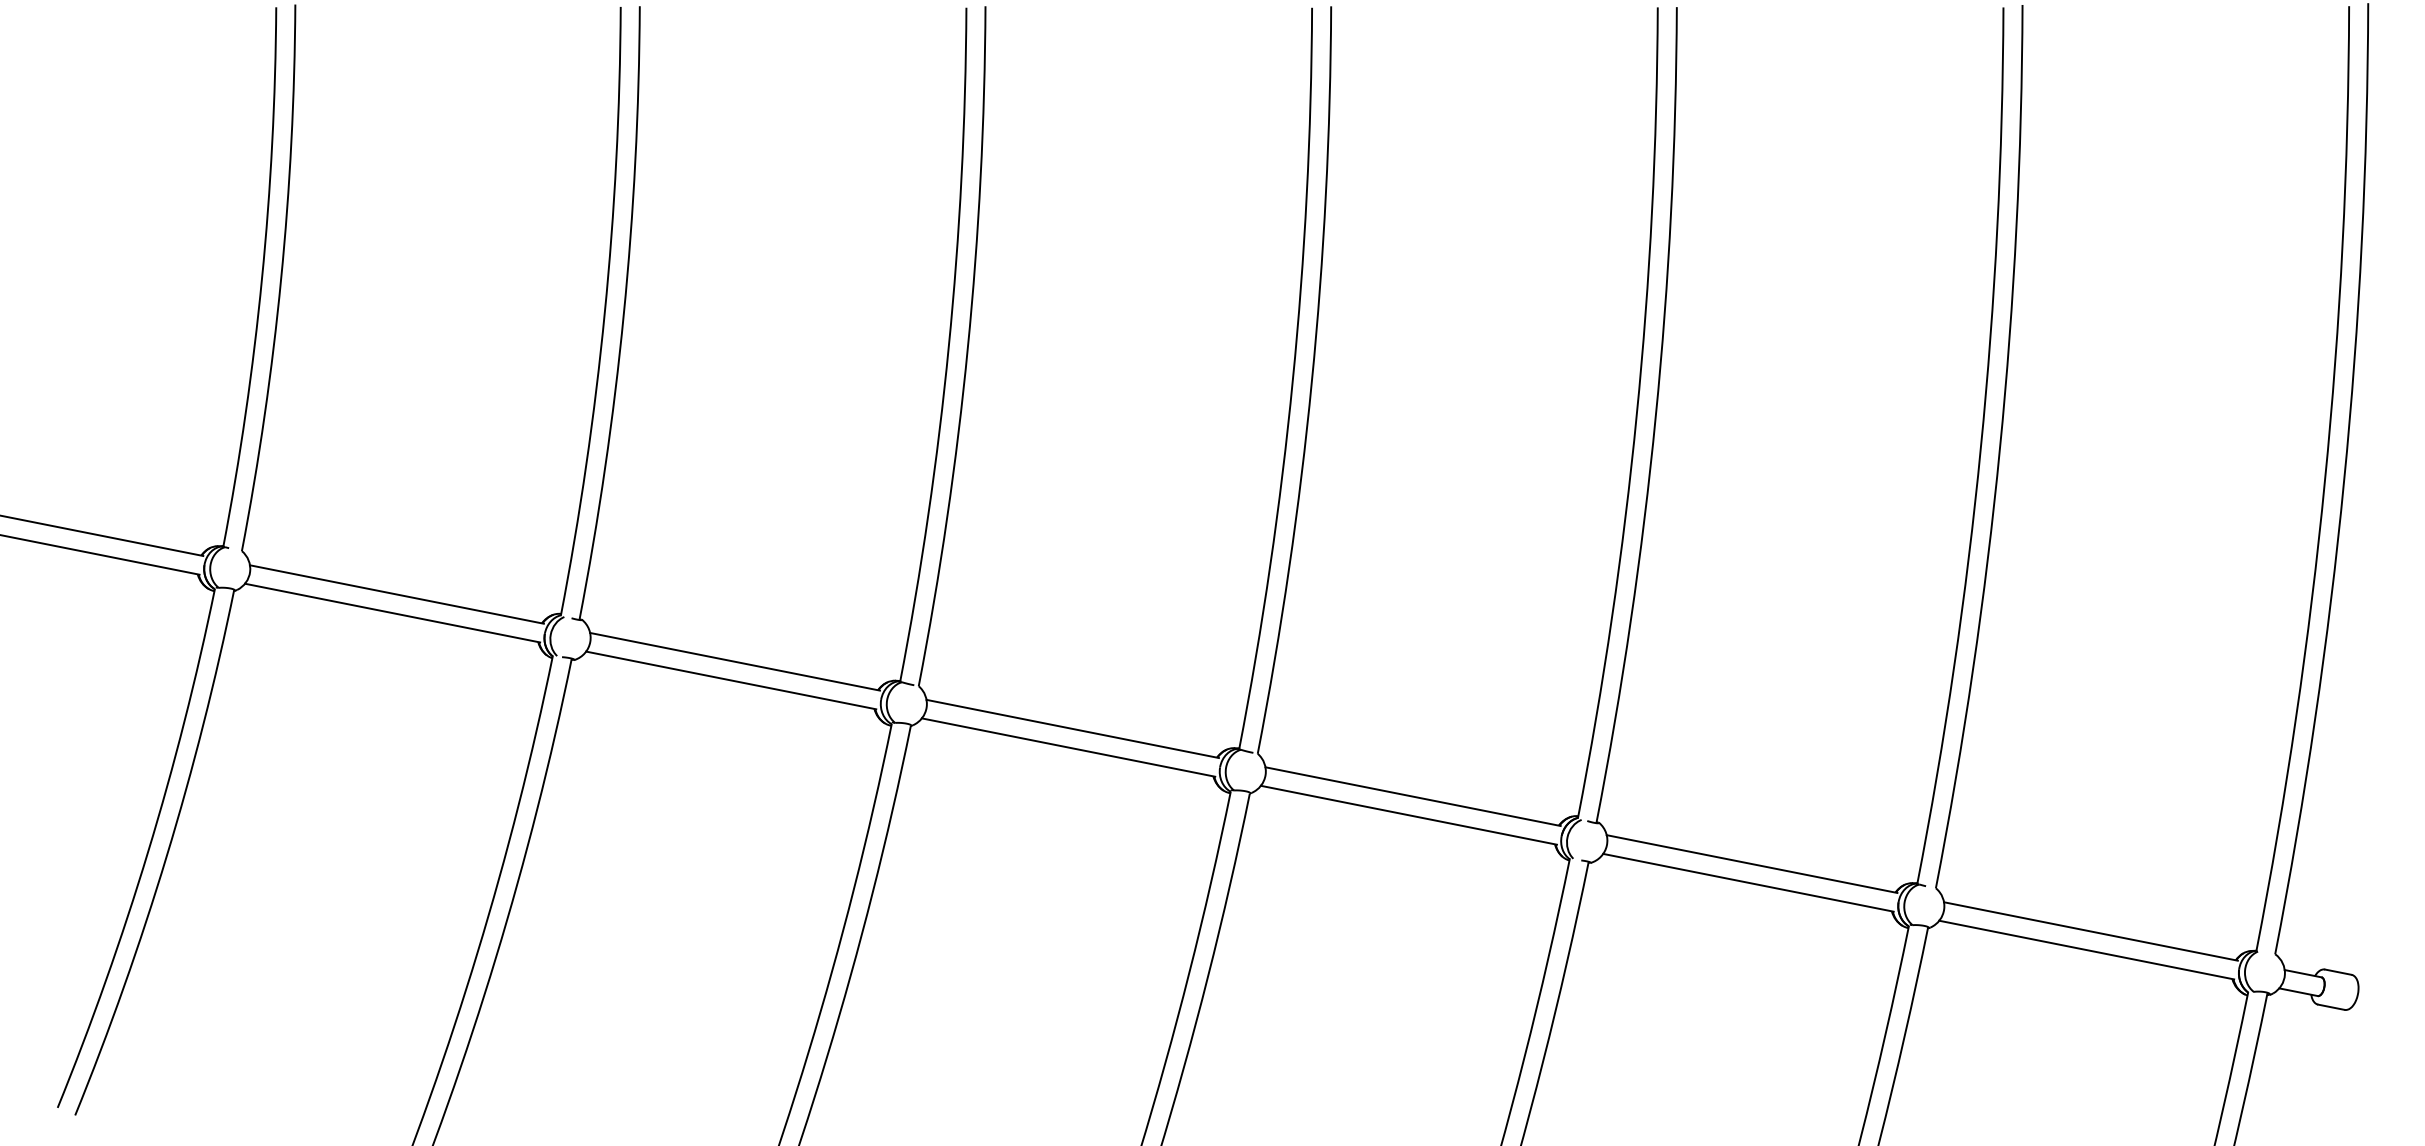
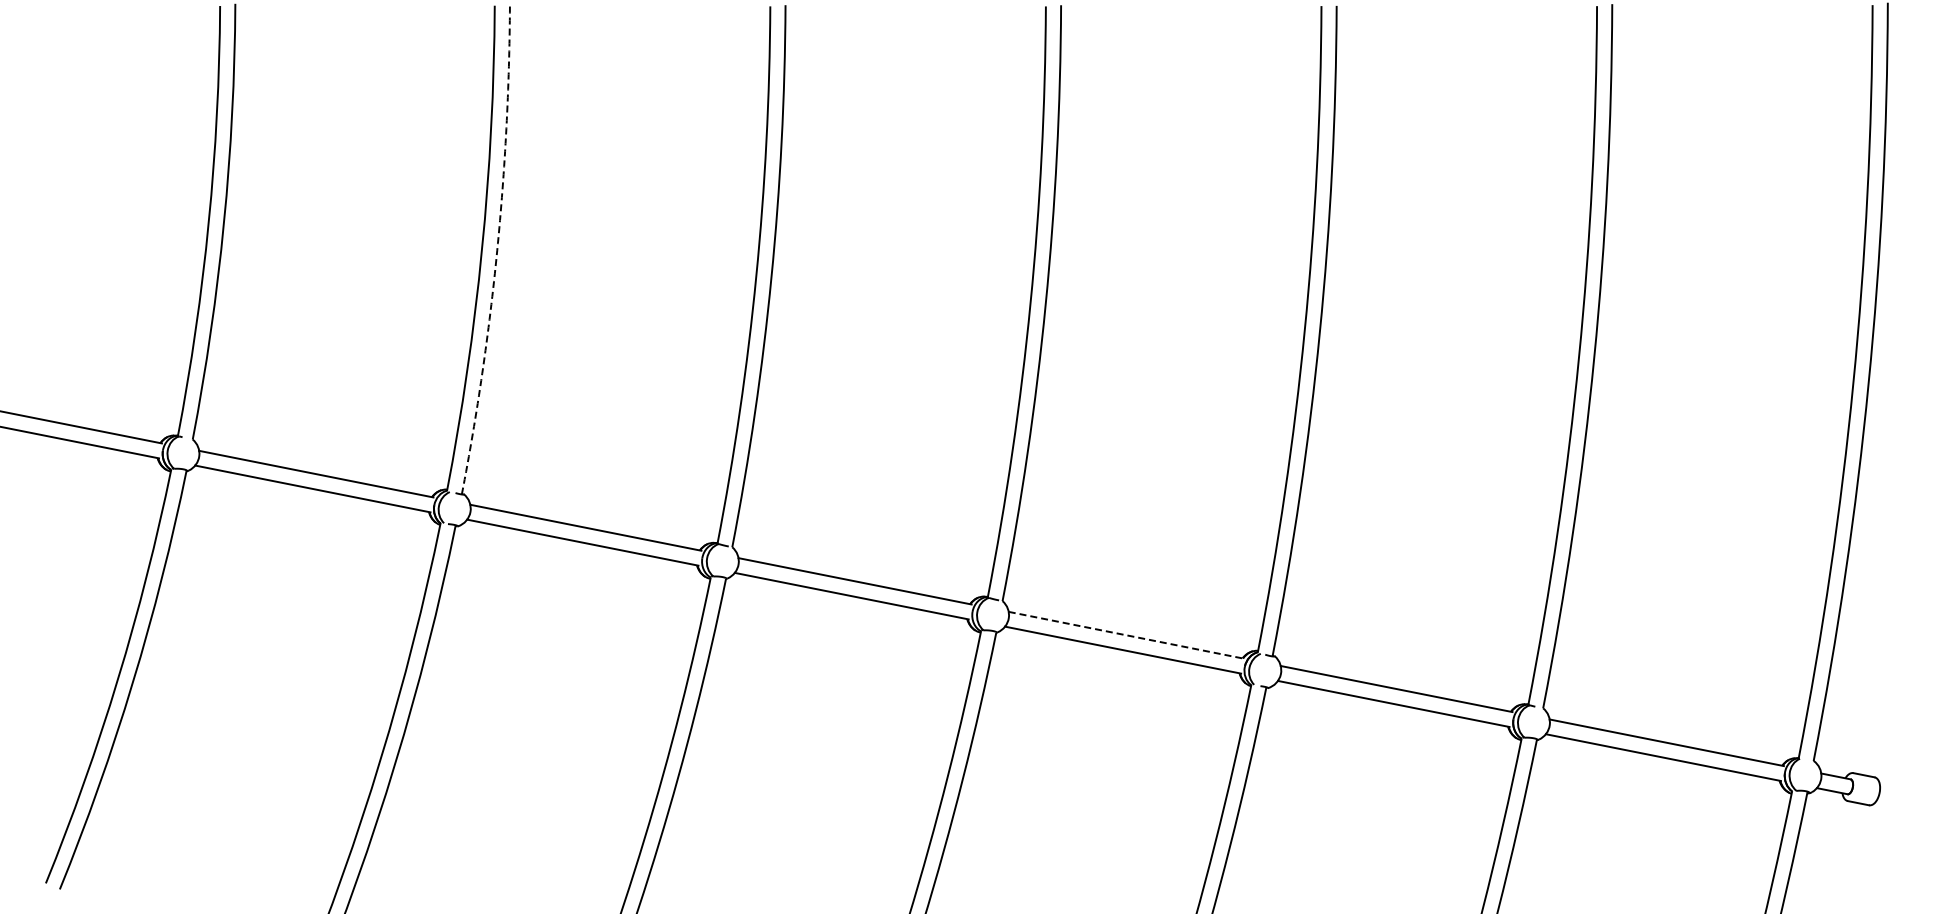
arc: (624, 313) -> (497, 250), solid -> dashed
line: (1413, 796) -> (1126, 635), solid -> dashed

